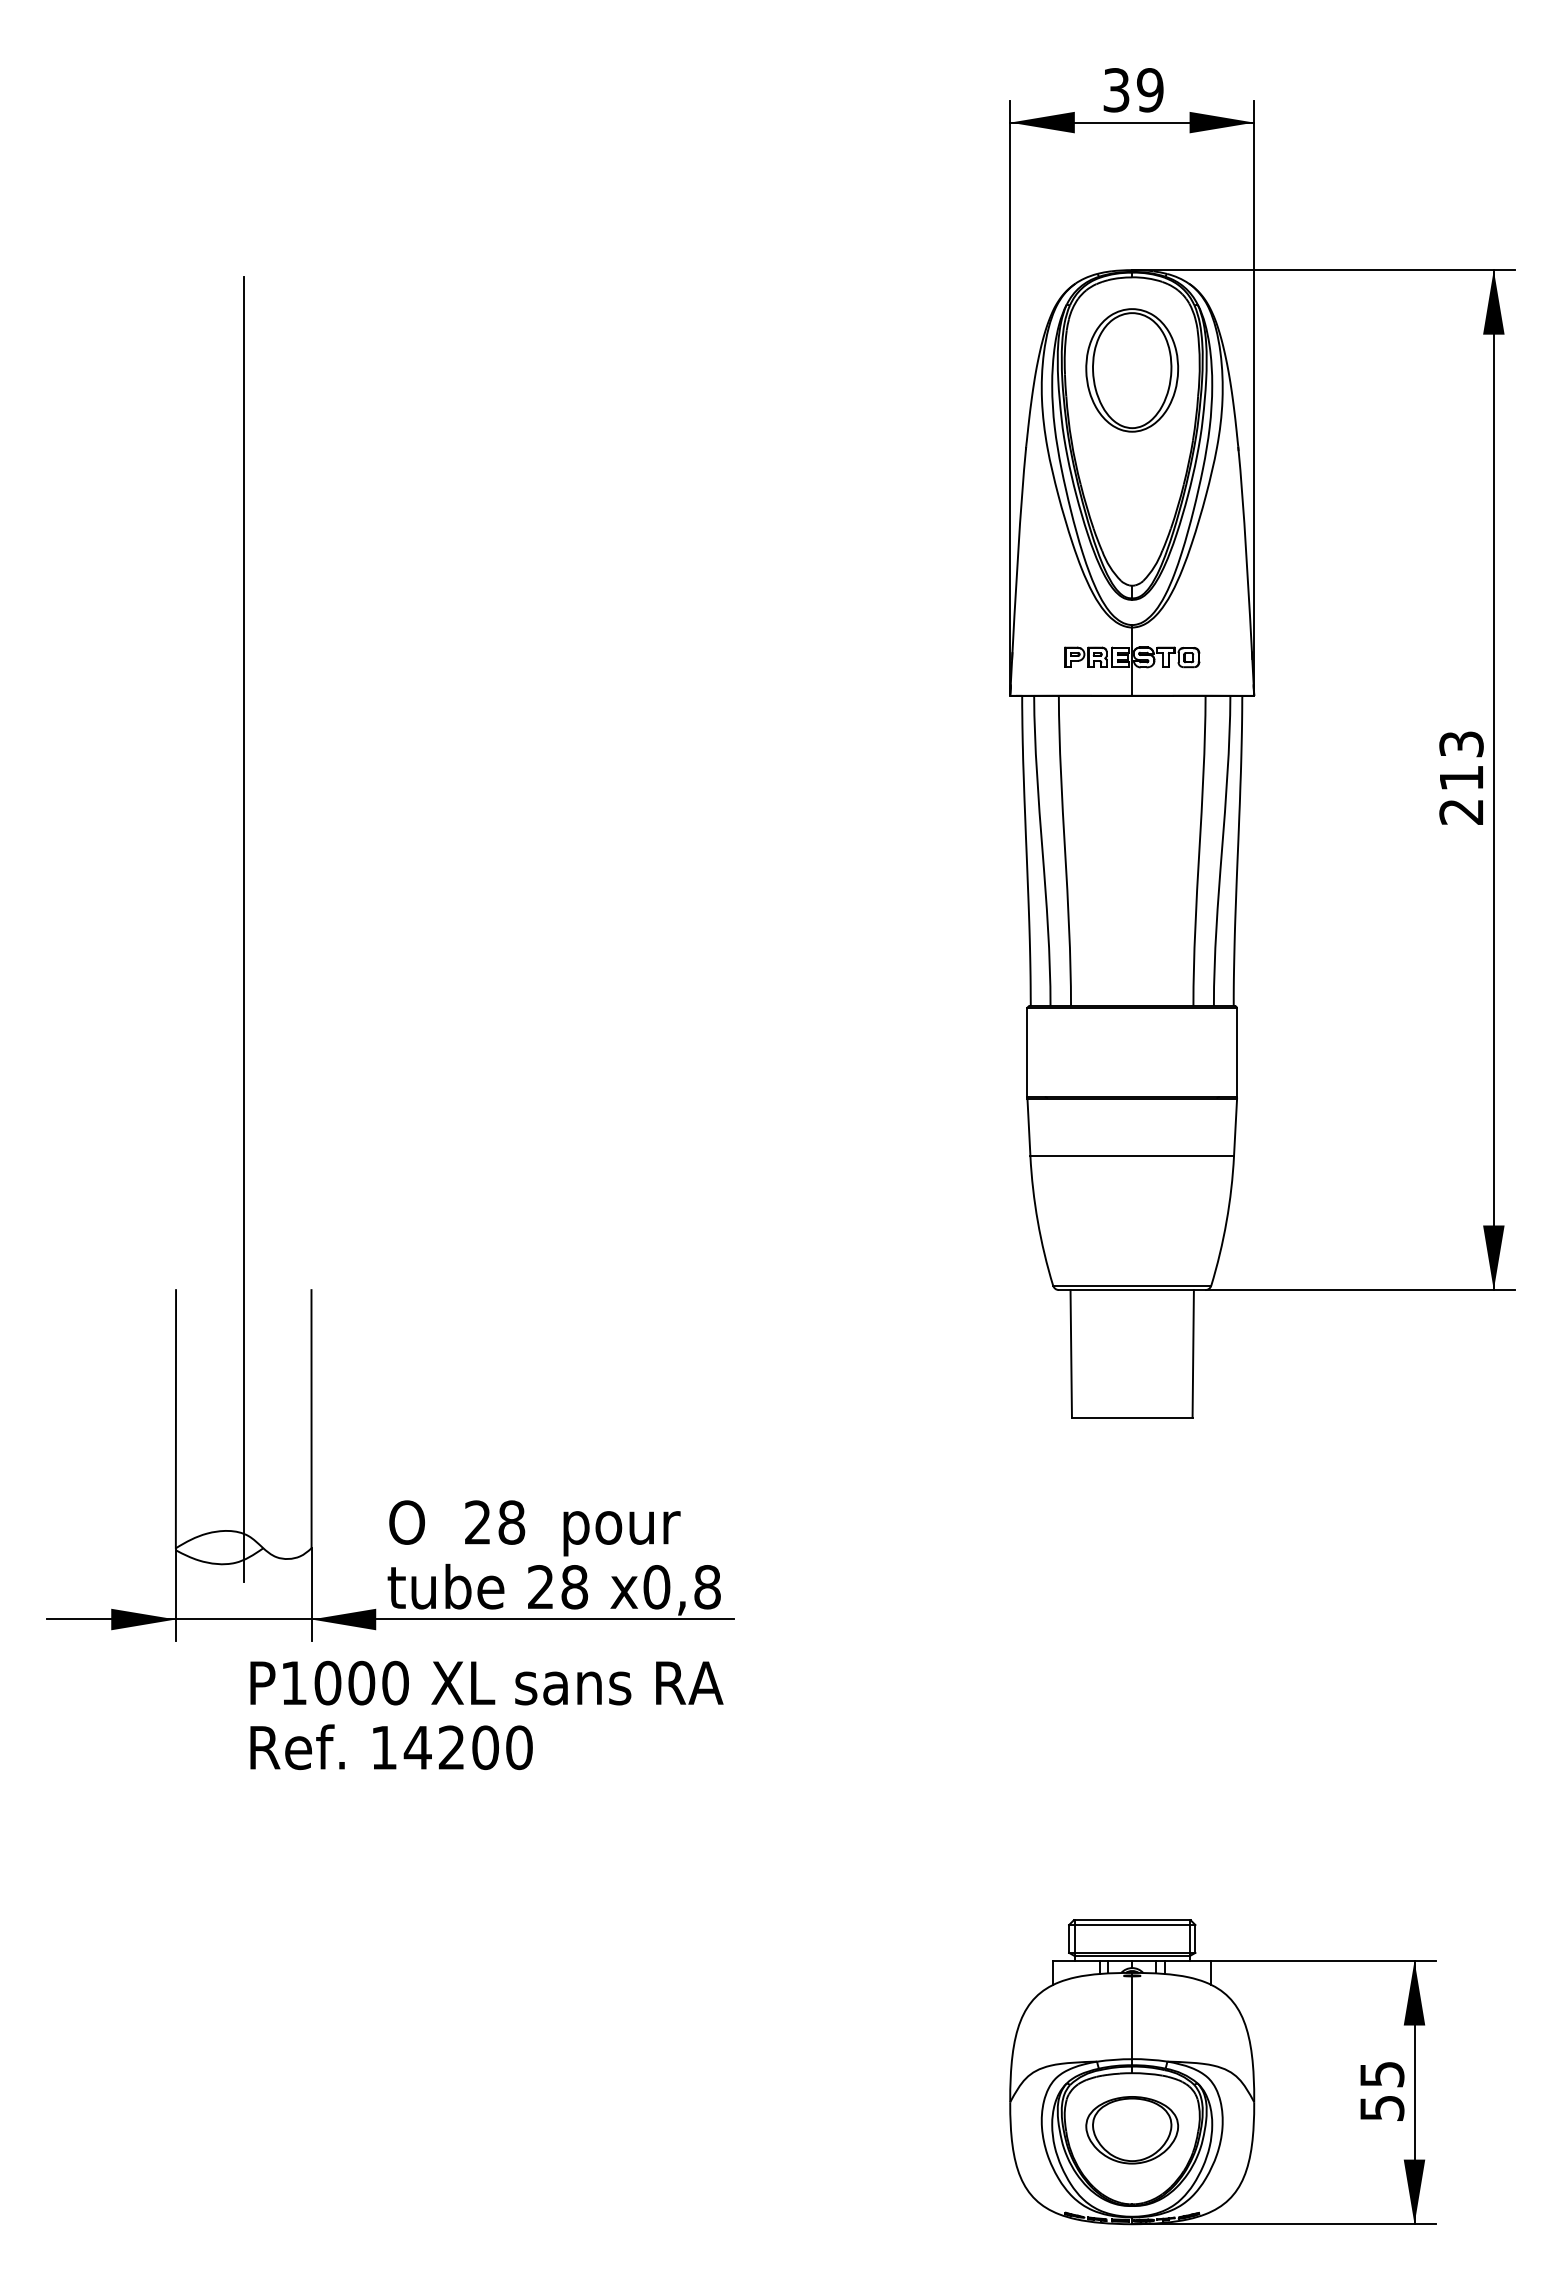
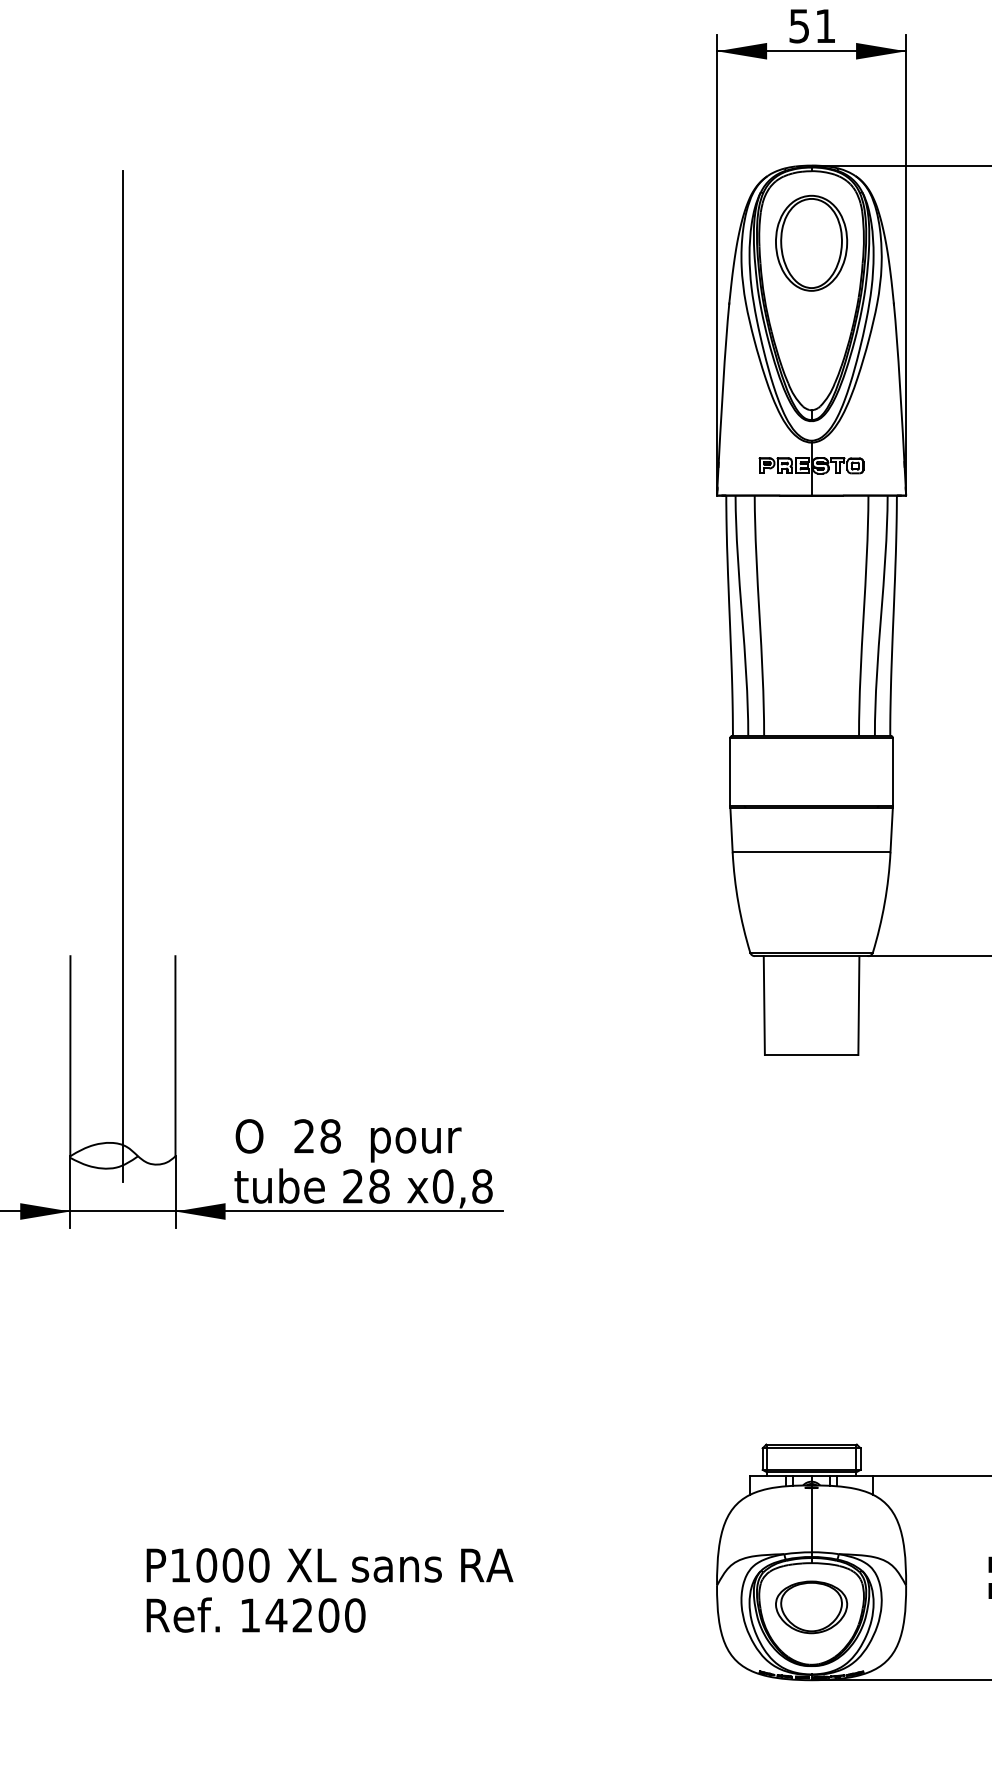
text: (1133, 90) -> (812, 26), 39 -> 51
text: (486, 1715) -> (329, 1590), moved

